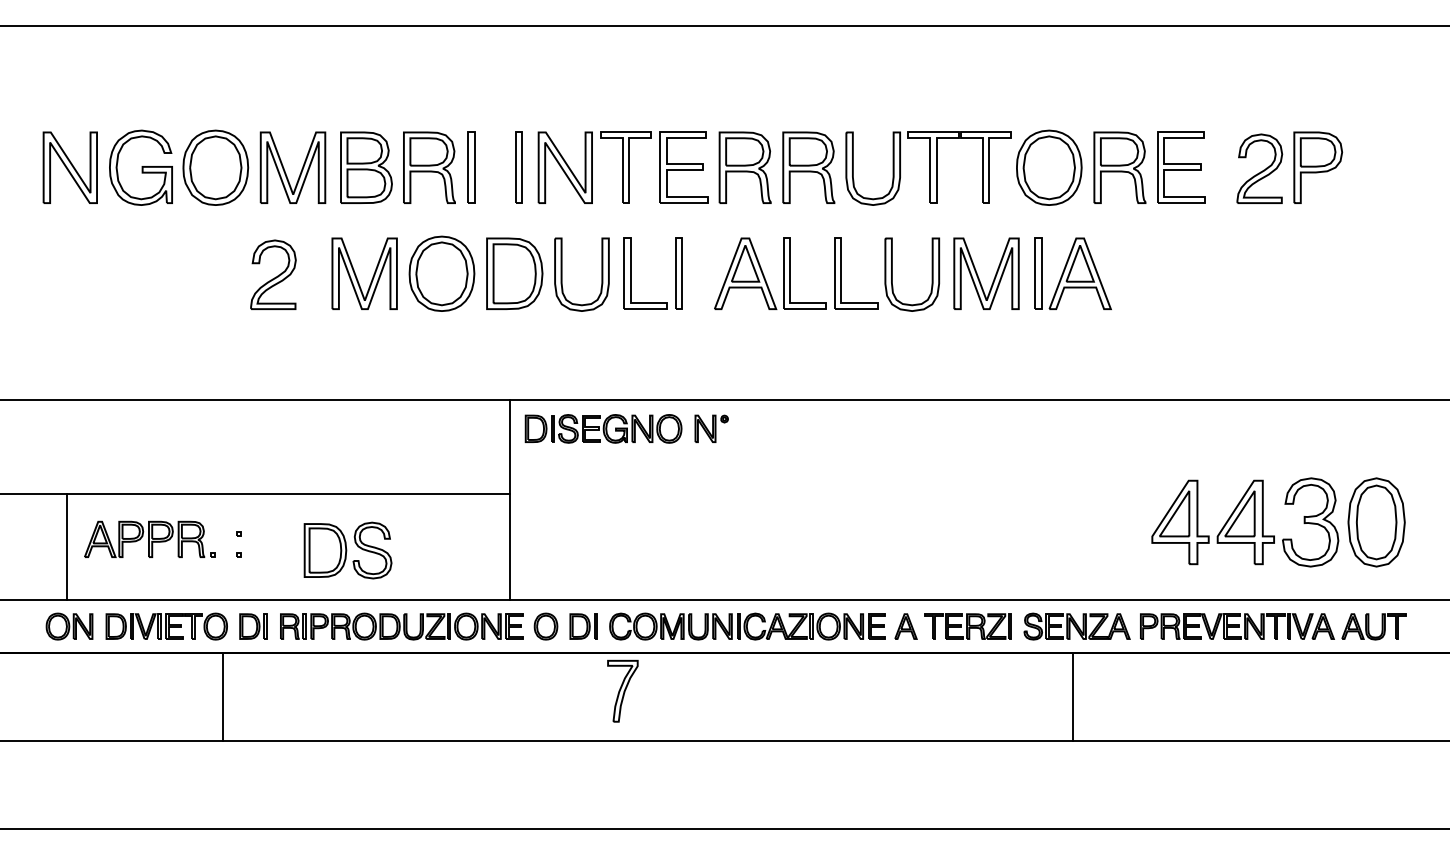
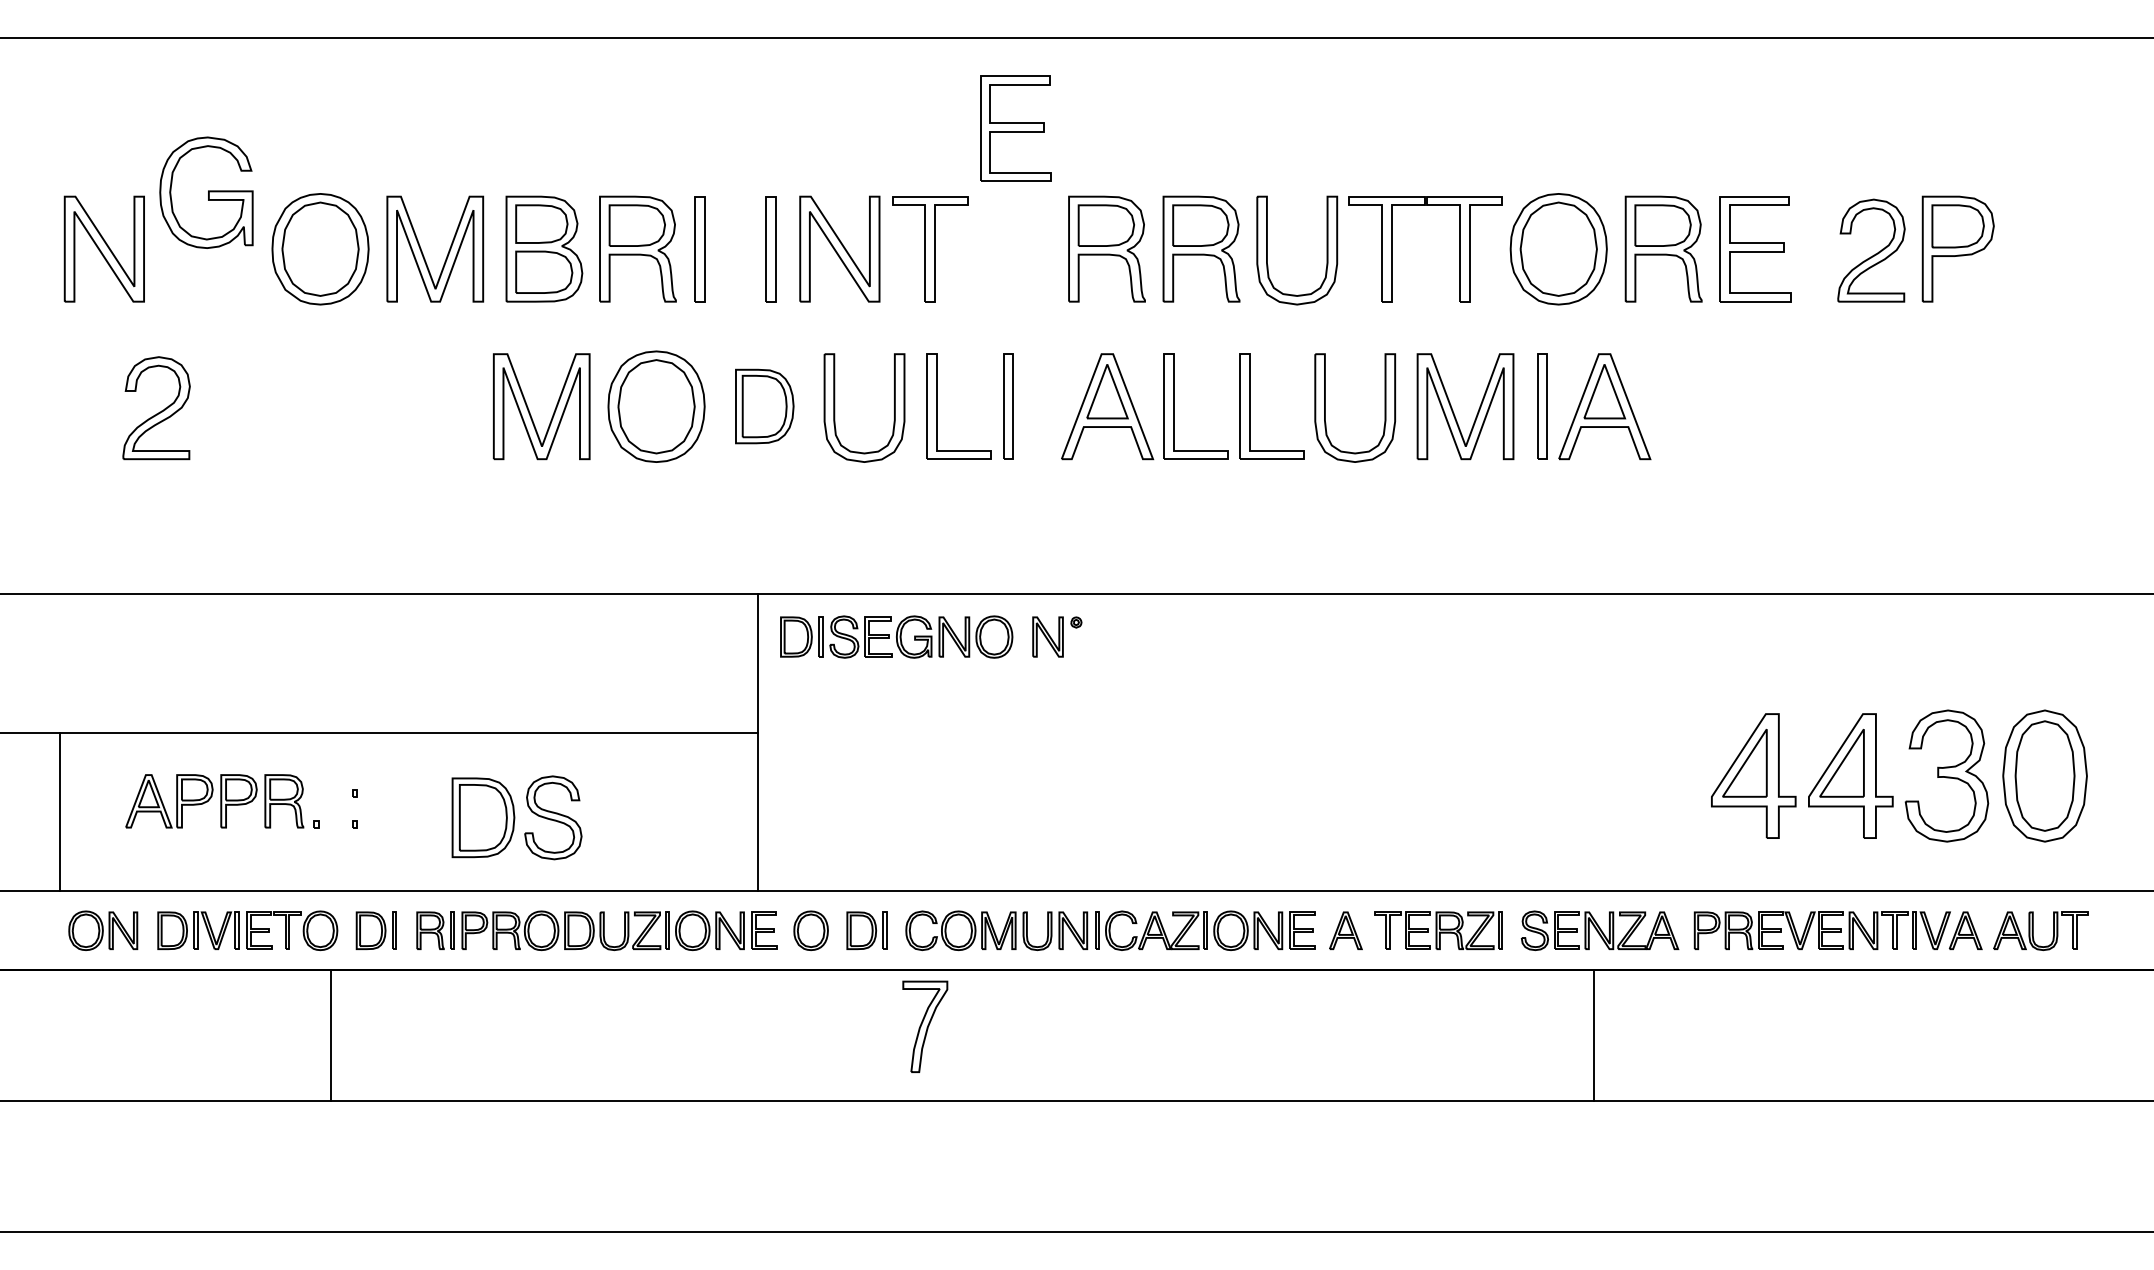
part: (140, 167) -> (205, 192), moved
part: (683, 167) -> (1015, 128), moved
part: (514, 273) -> (764, 406), size x0.7
part: (273, 274) -> (156, 407), moved
line: (67, 546) -> (60, 811), moved

